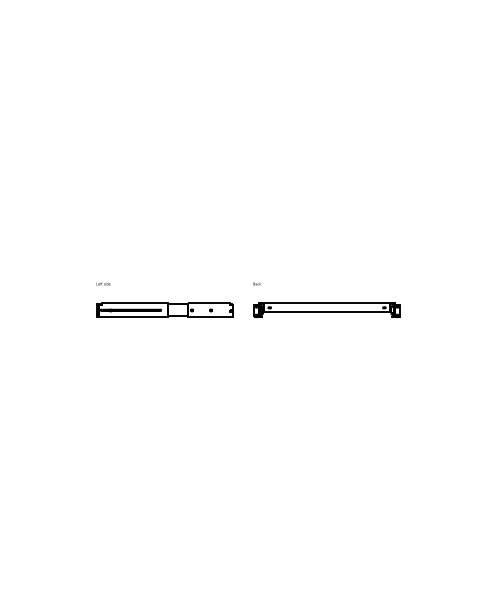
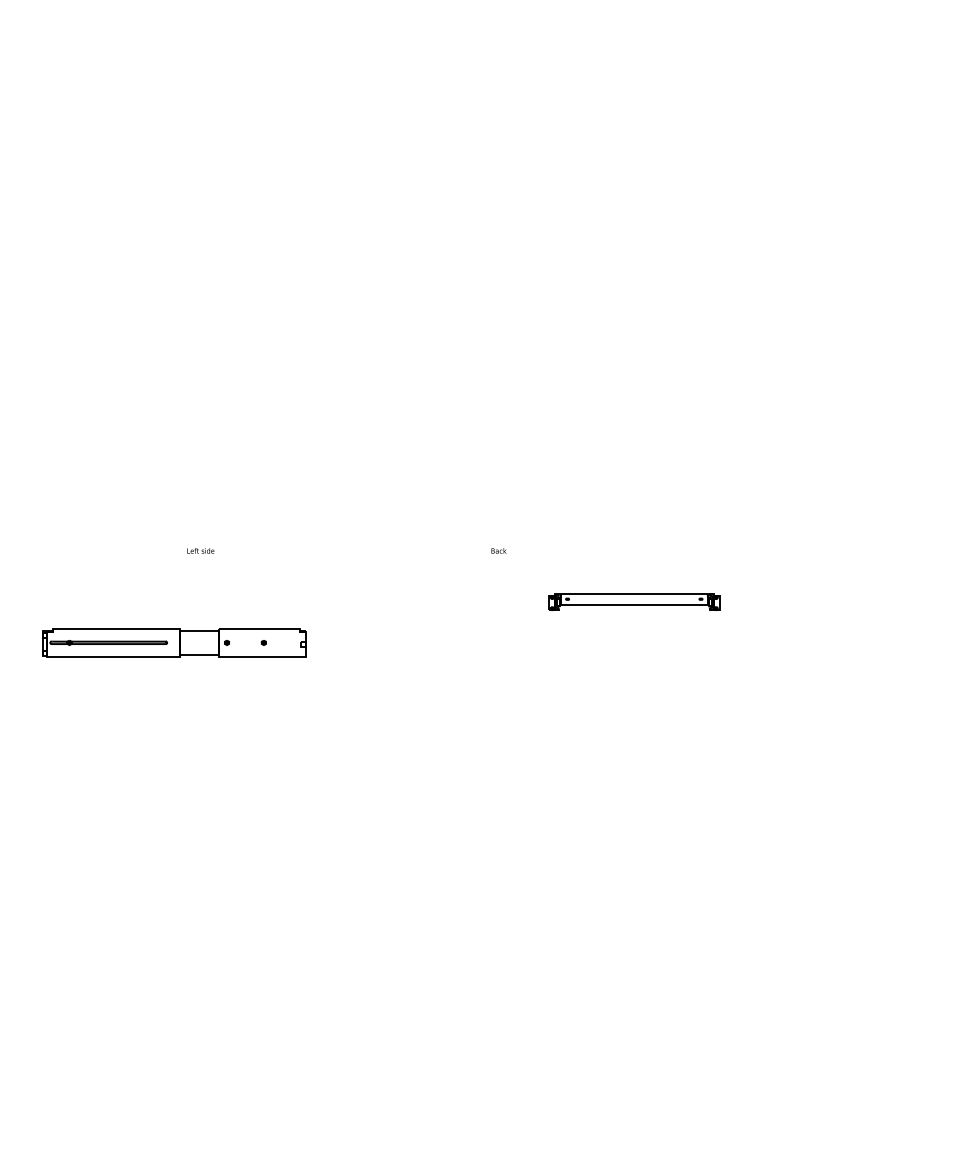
part: (164, 309) -> (173, 641), moved
part: (326, 310) -> (633, 602), size x0.6

